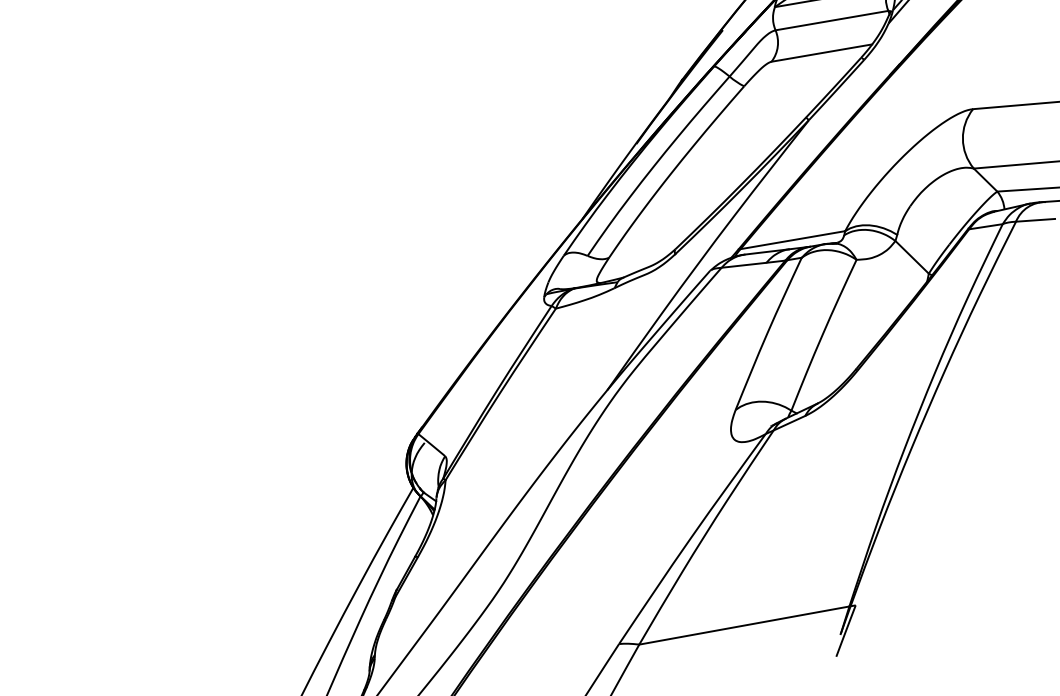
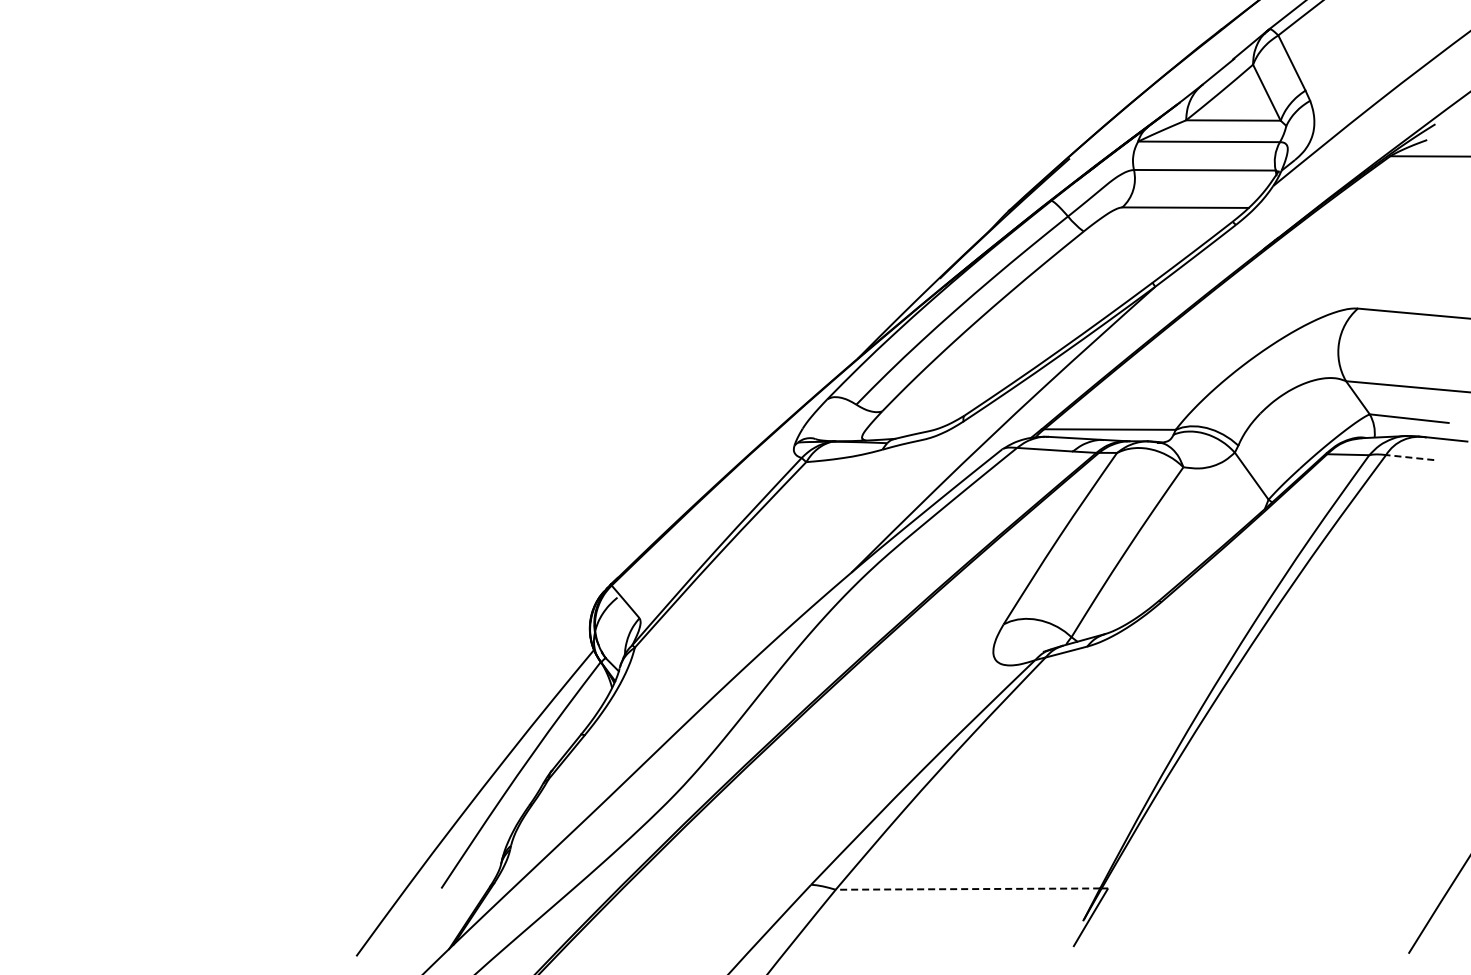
line: (1035, 220) -> (1409, 457), solid -> dashed
line: (744, 625) -> (967, 889), solid -> dashed

